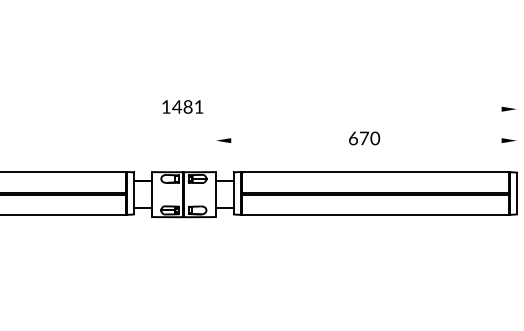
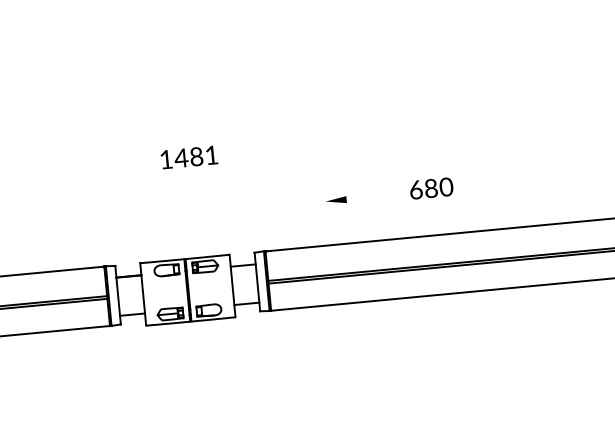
text: (182, 106) -> (188, 156), moved
text: (363, 138) -> (430, 188), 670 -> 680
part: (223, 140) -> (335, 200), moved

